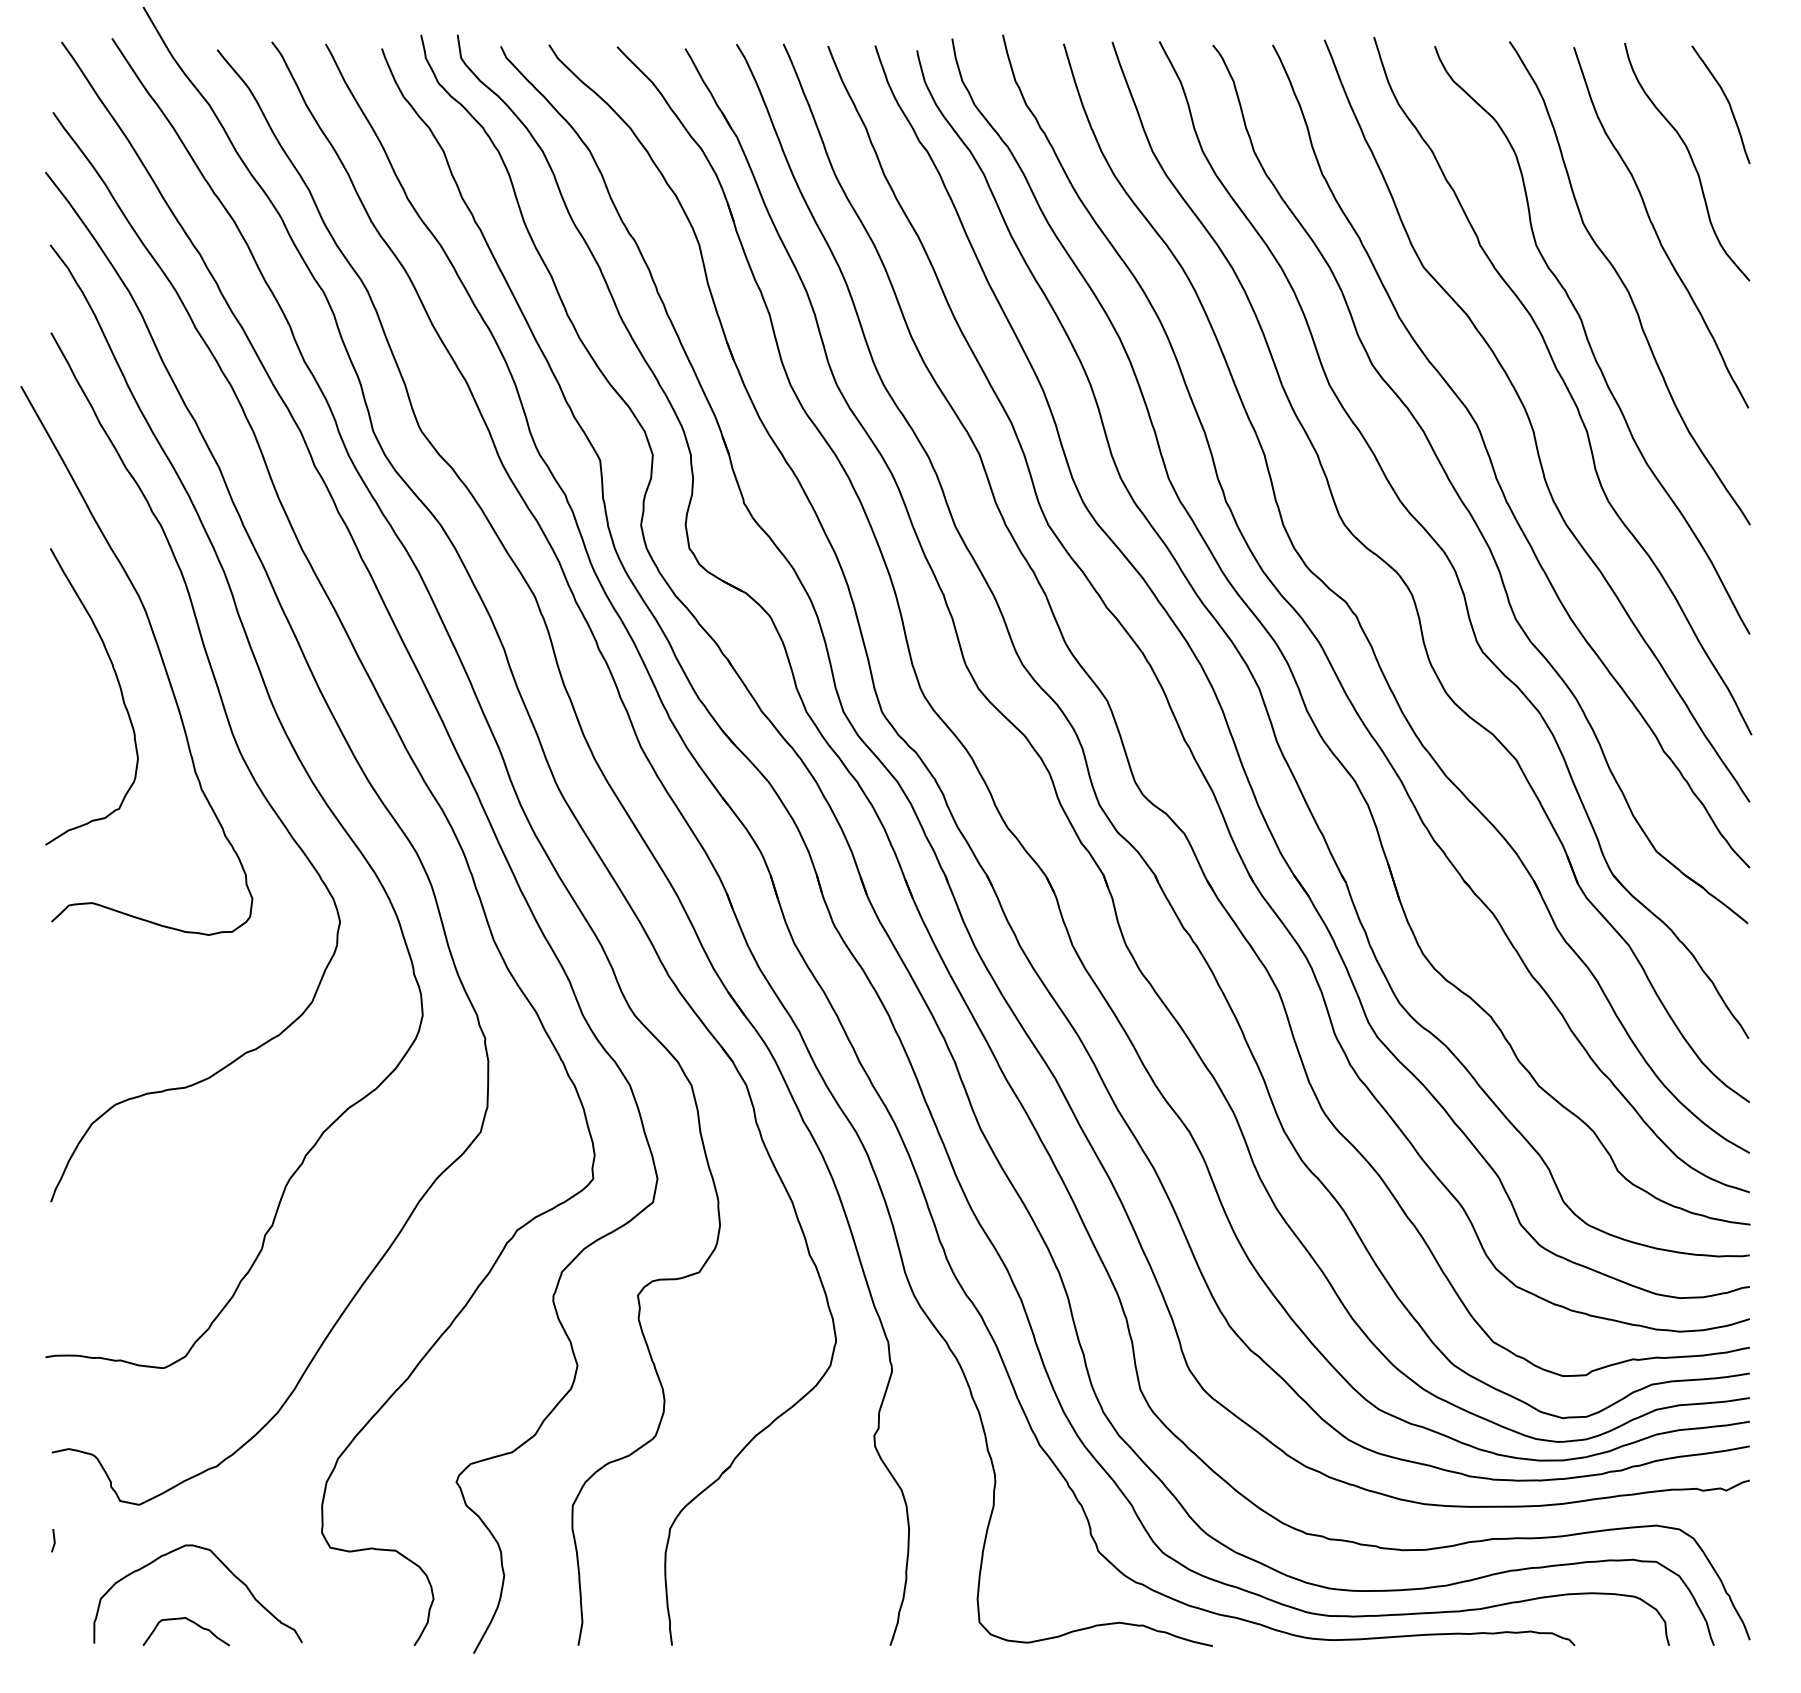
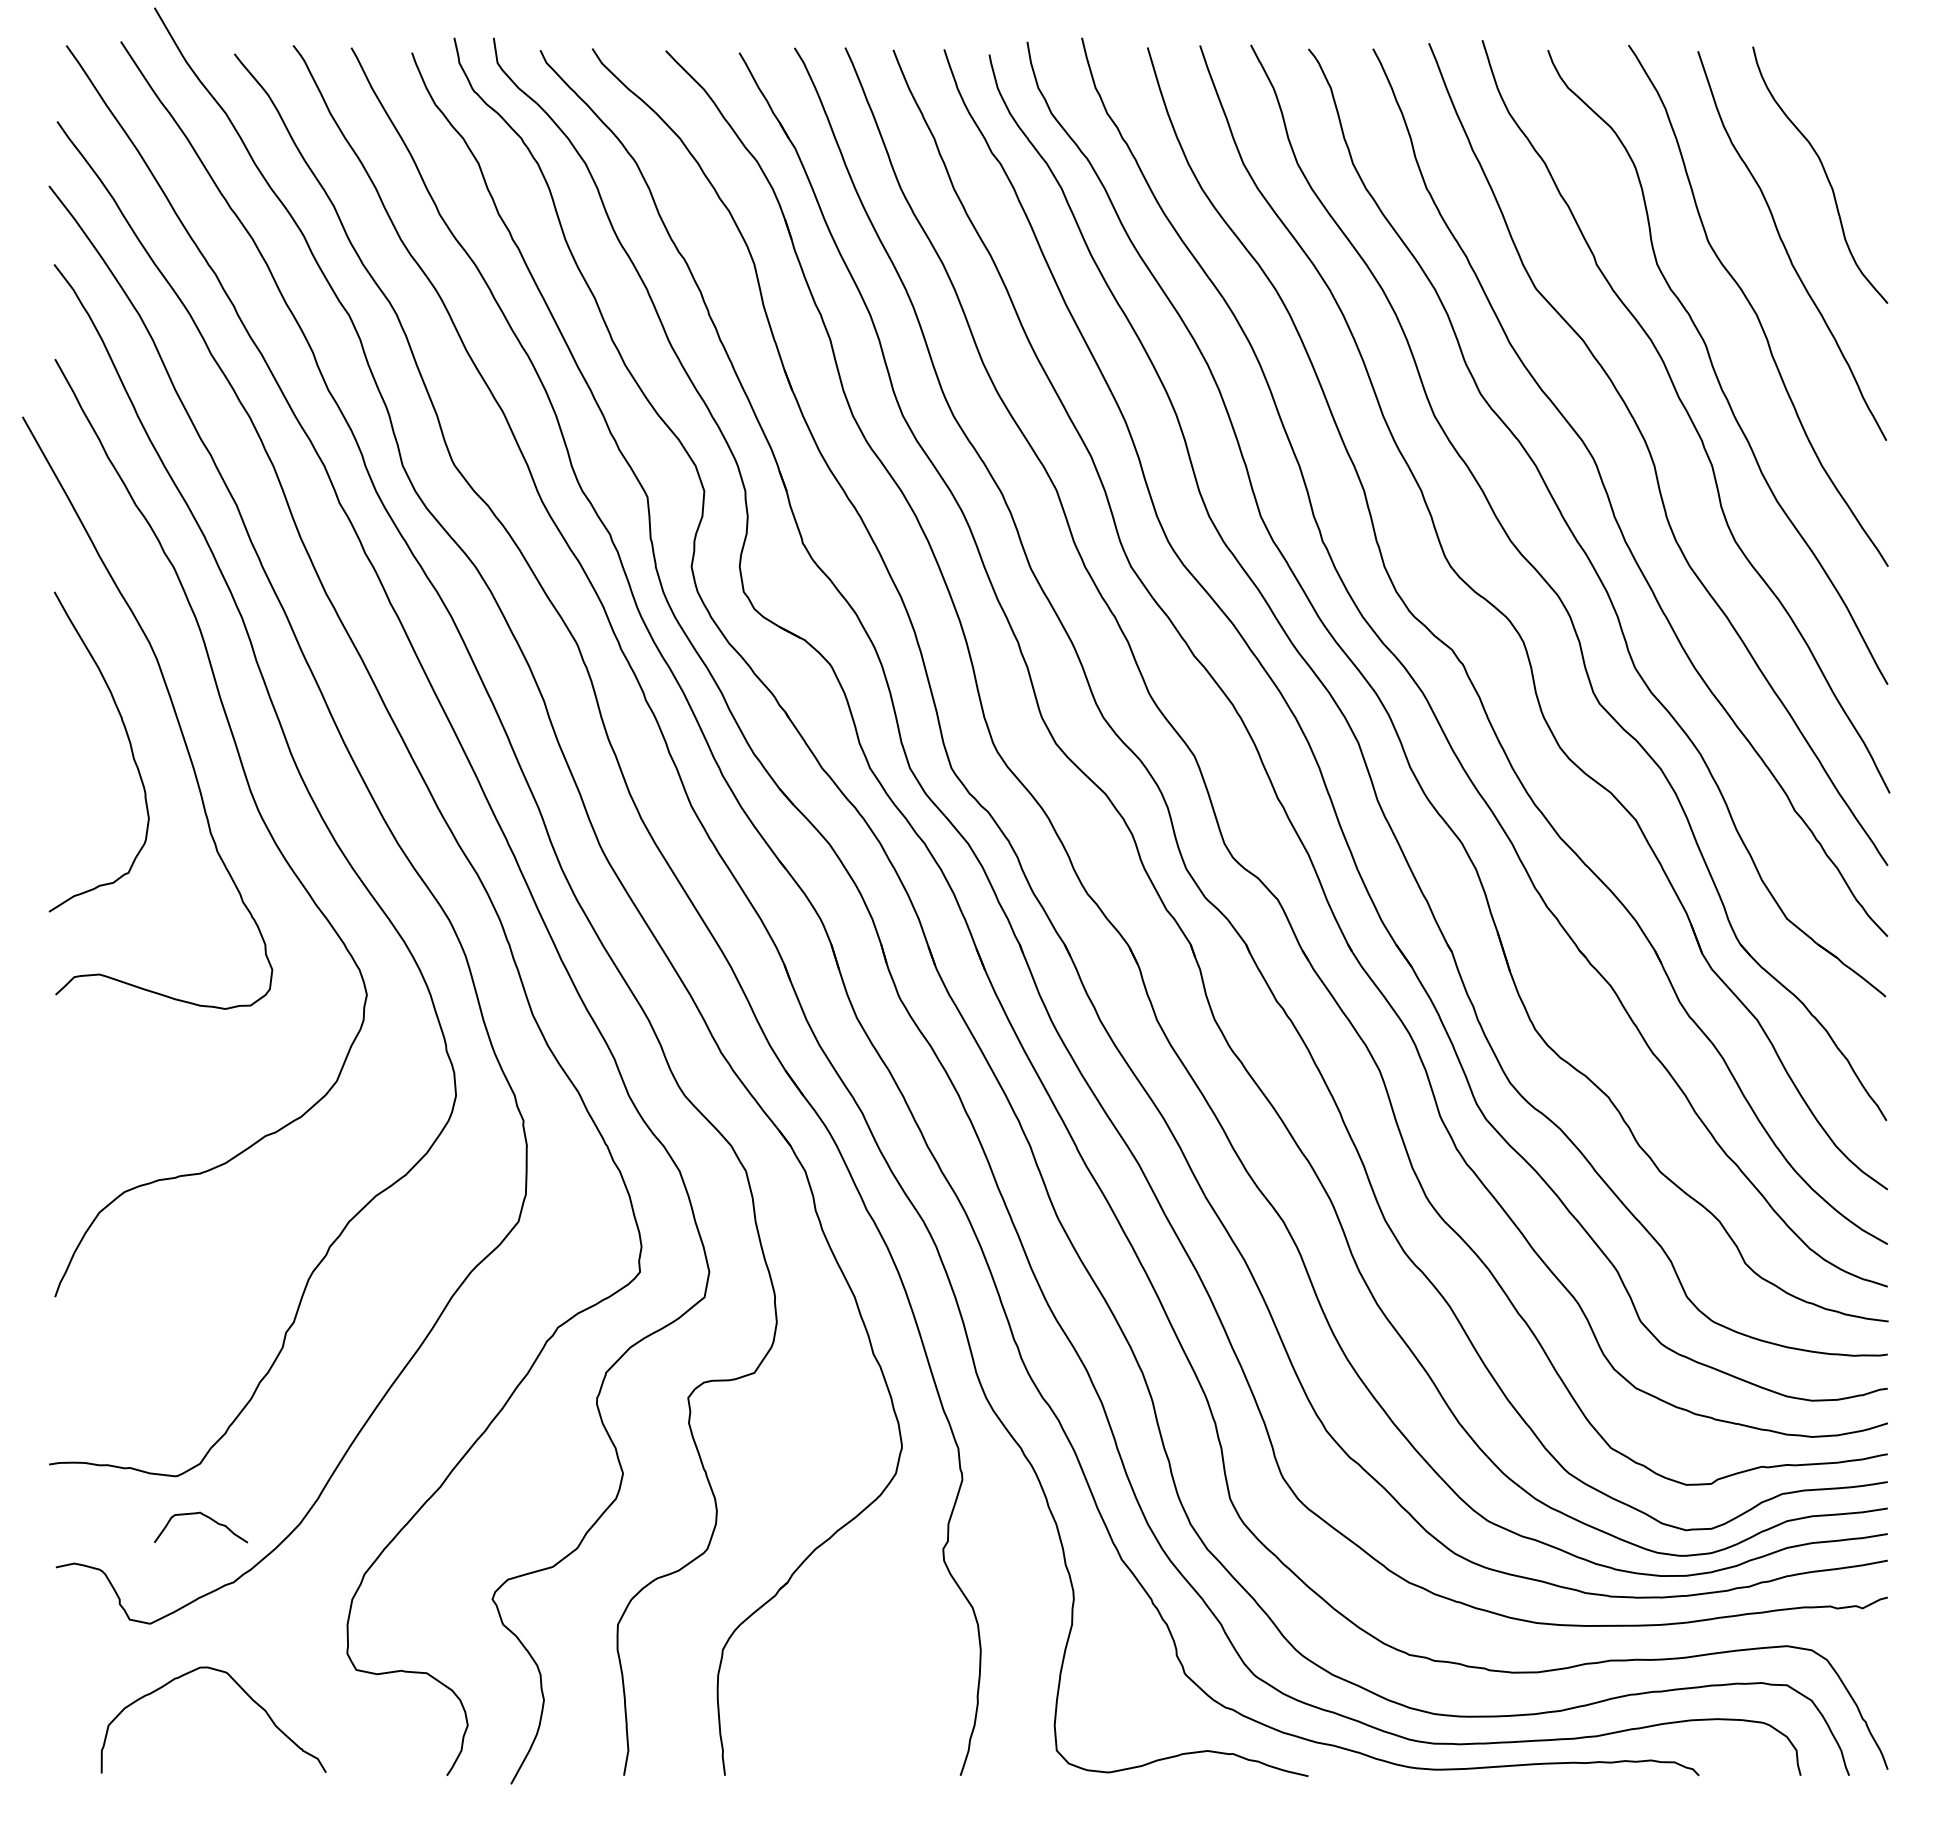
curve: (1727, 101) -> (1863, 109), removed
line: (53, 1539) -> (57, 1661), removed
curve: (191, 1622) -> (206, 1517), moved

